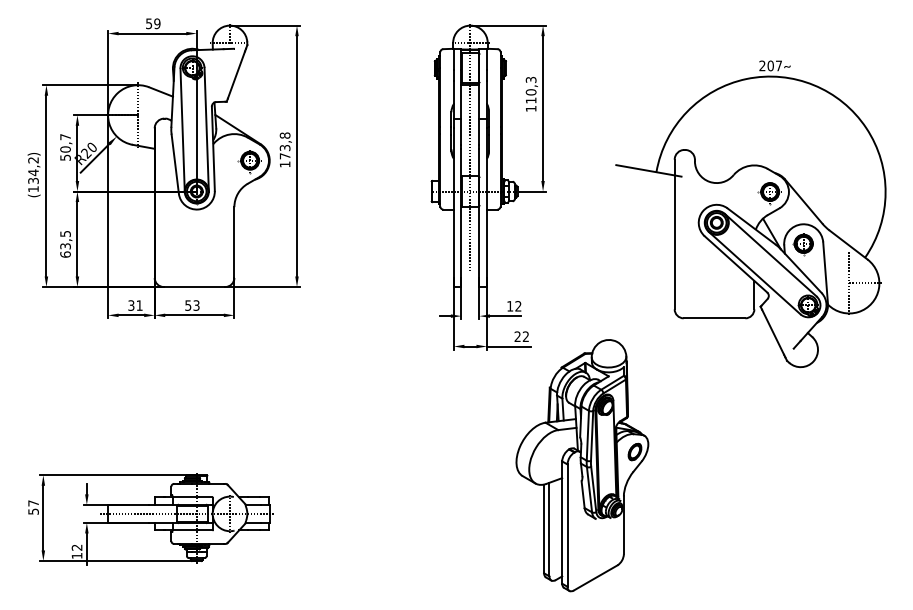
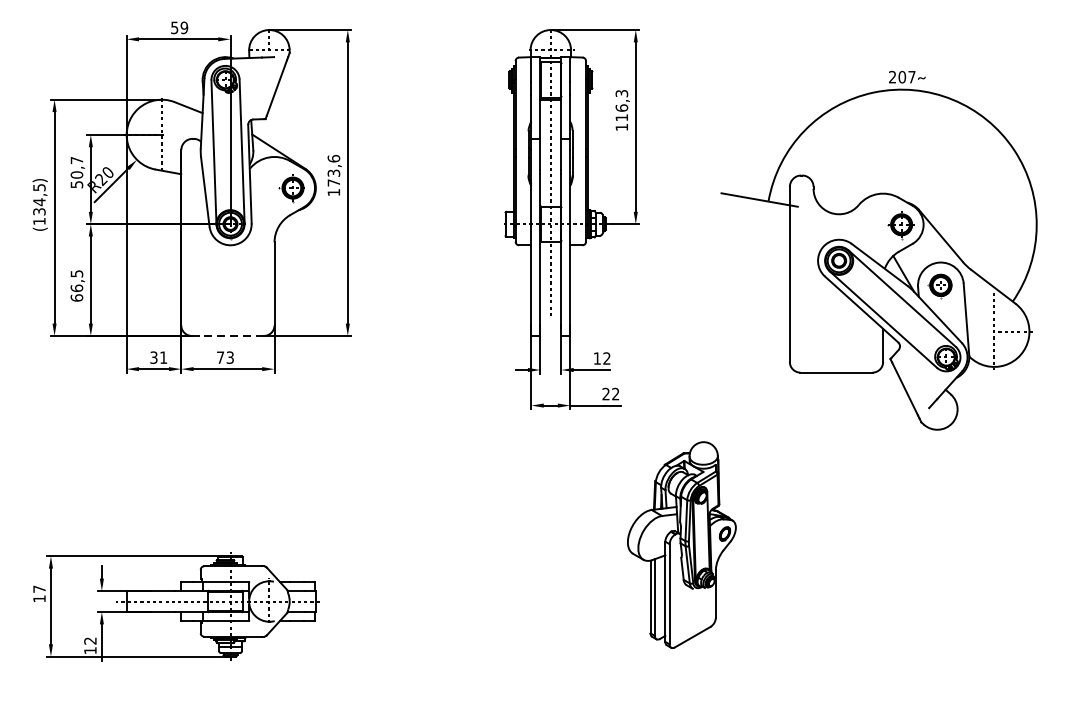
text: (530, 92) -> (621, 108), 110,3 -> 116,3
text: (284, 135) -> (333, 158), 173,8 -> 173,6
text: (33, 160) -> (39, 187), (134,2 -> (134,5
text: (65, 246) -> (76, 288), 63,5 -> 66,5
line: (194, 287) -> (227, 336), solid -> dashed
text: (188, 305) -> (220, 357), 53 -> 73
part: (582, 465) -> (681, 544), size x0.7
text: (33, 511) -> (39, 598), 57 -> 17

